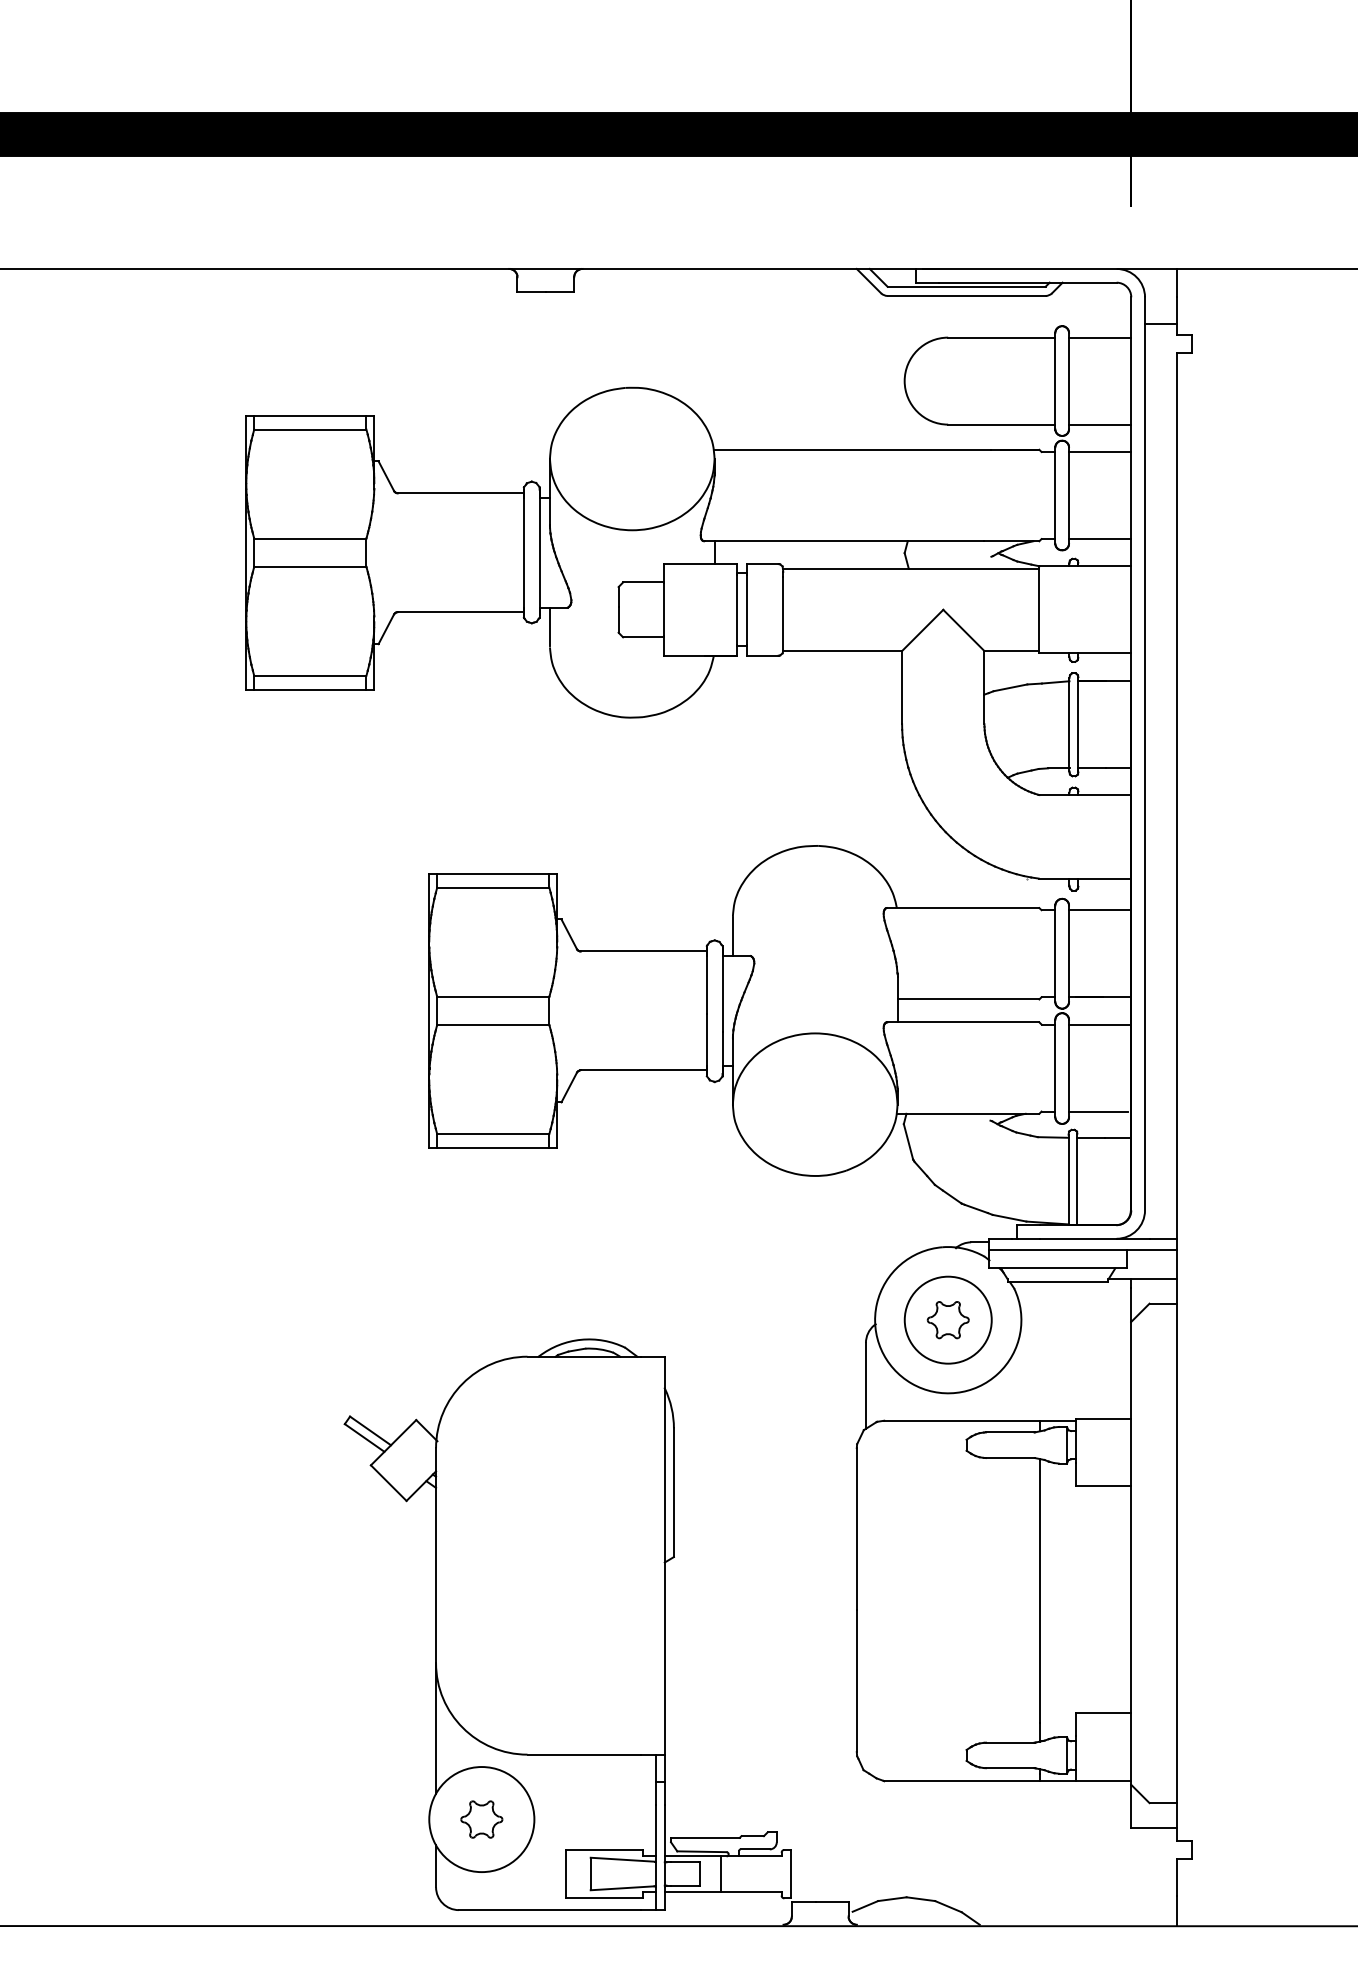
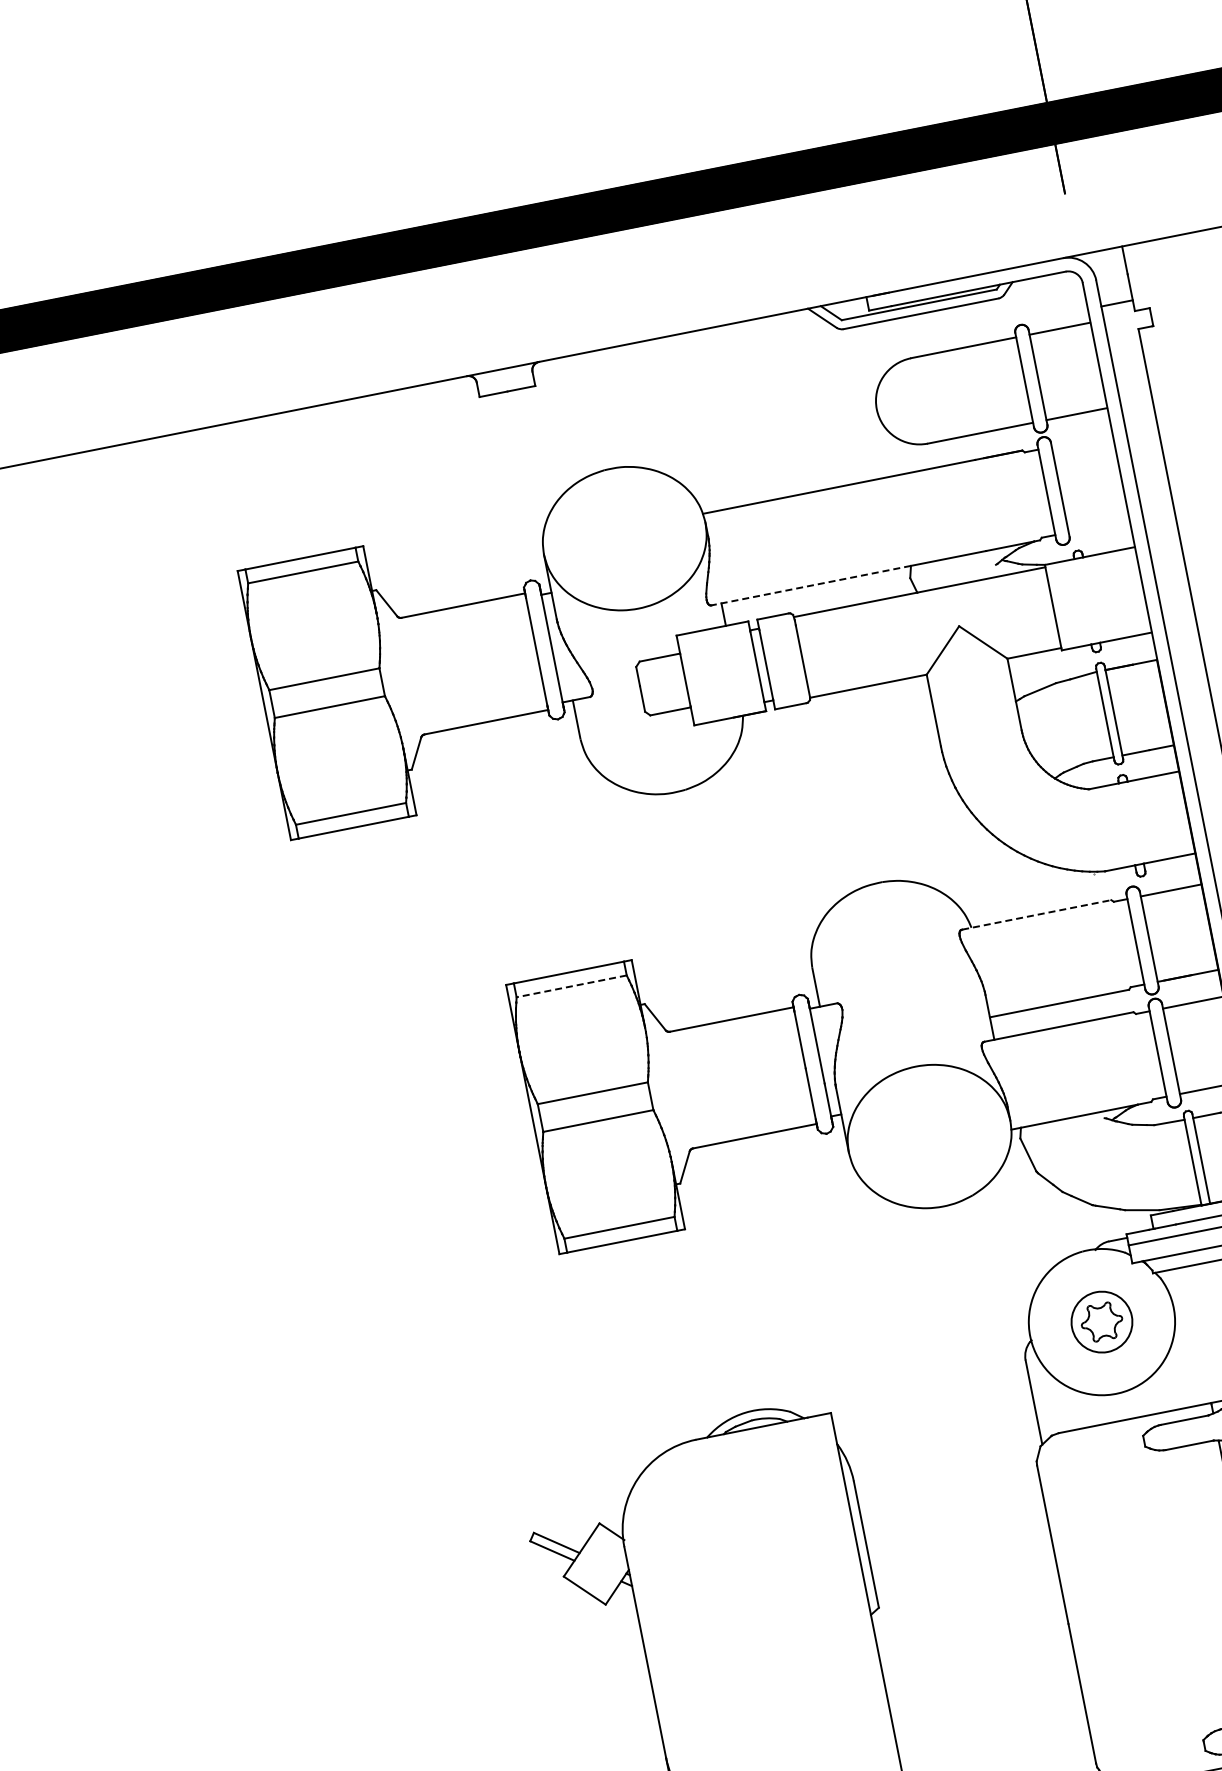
line: (1099, 452) -> (1081, 441), removed
line: (1099, 539) -> (1098, 526), removed
line: (806, 541) -> (811, 585), solid -> dashed
line: (492, 887) -> (570, 986), solid -> dashed
line: (963, 908) -> (1036, 915), solid -> dashed
circle: (947, 1319) -> (1101, 1321), size x0.7

